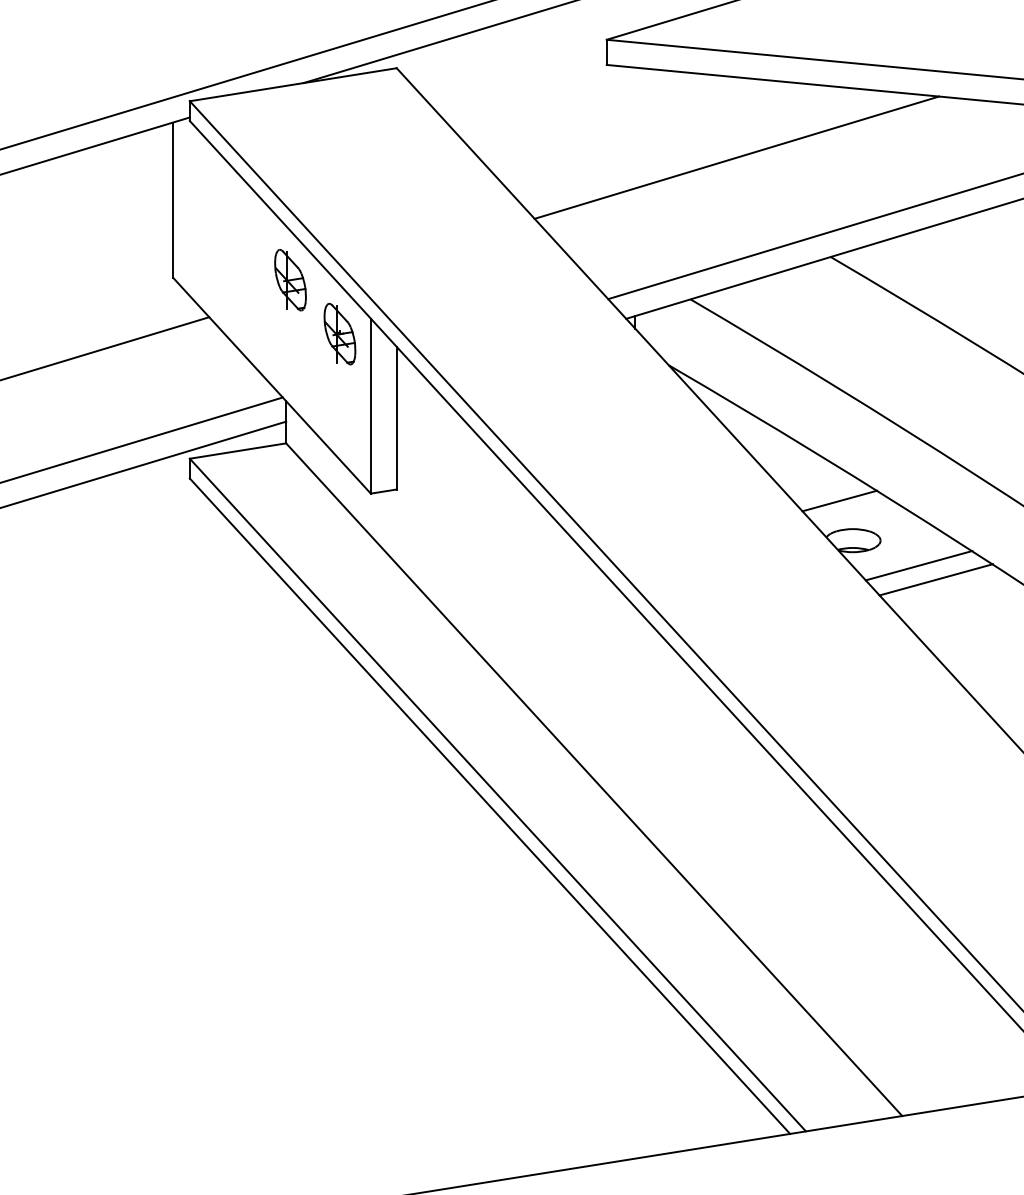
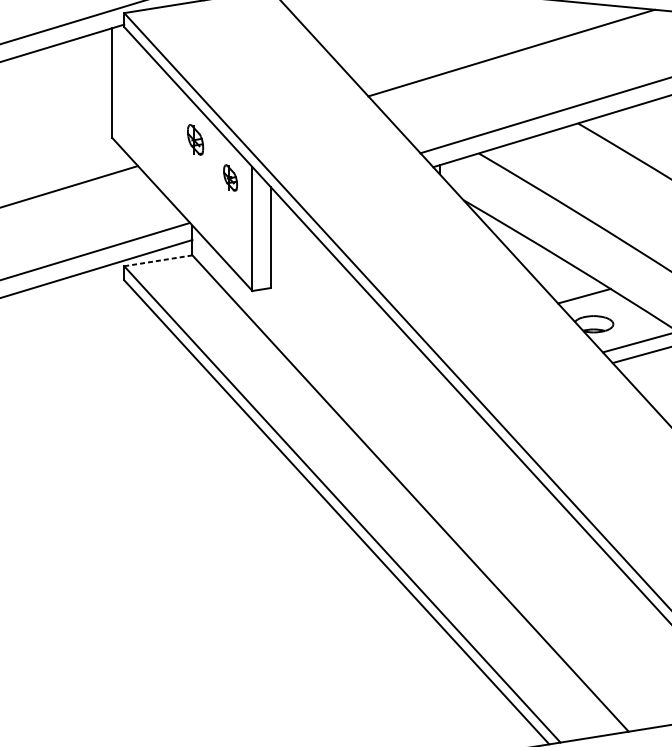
part: (290, 280) -> (195, 140), size x0.7
part: (339, 333) -> (230, 177), size x0.6
line: (238, 451) -> (158, 261), solid -> dashed

